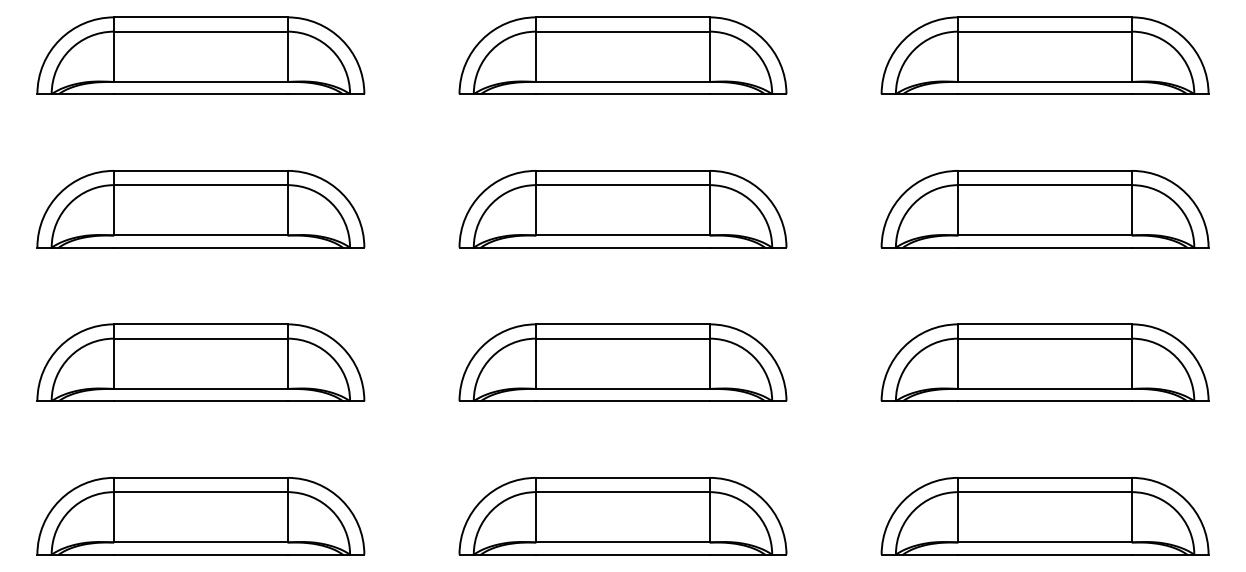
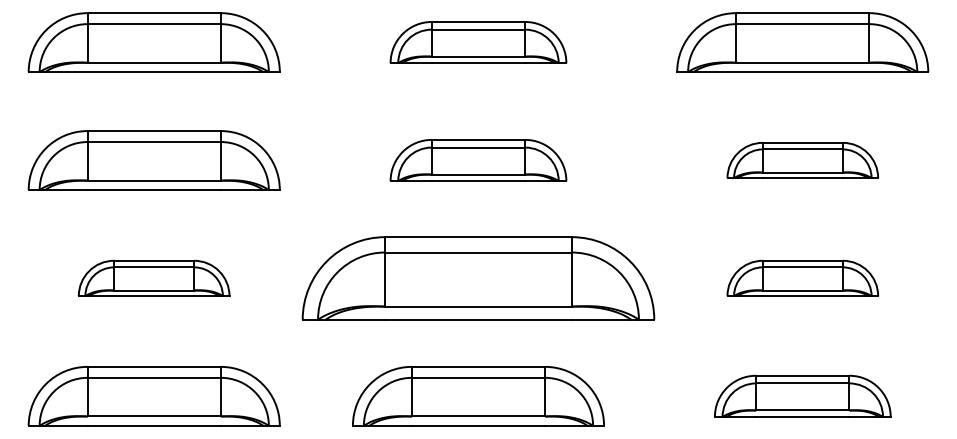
part: (623, 55) -> (478, 42), size x0.7
part: (623, 209) -> (478, 160), size x0.7
part: (1044, 209) -> (802, 160), size x0.6
part: (199, 362) -> (153, 278), size x0.6
part: (623, 362) -> (478, 278), size x1.4
part: (1044, 362) -> (802, 278), size x0.6
part: (1044, 516) -> (802, 396), size x0.7

